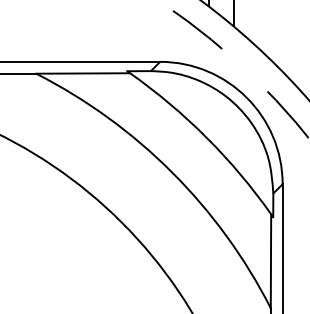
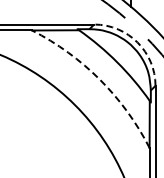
arc: (246, 97) -> (137, 42), solid -> dashed
arc: (172, 171) -> (100, 79), solid -> dashed

